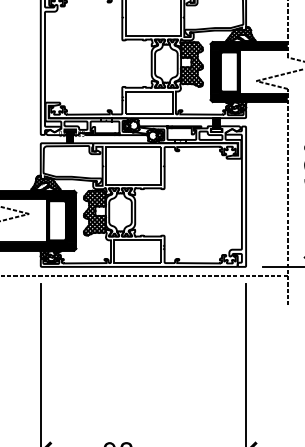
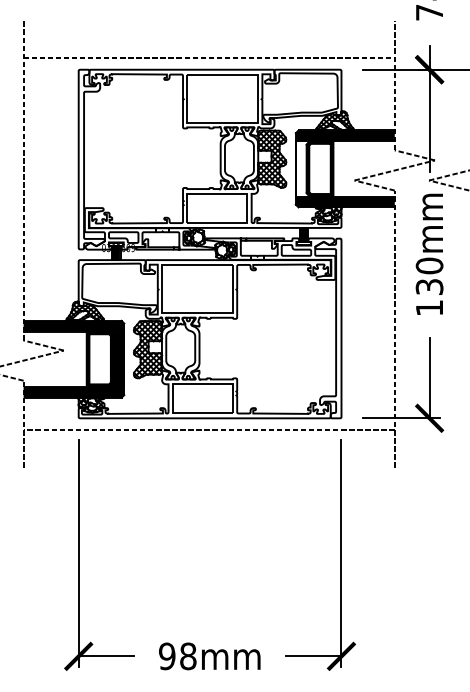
fill: (215, 71) -> (302, 168), removed

